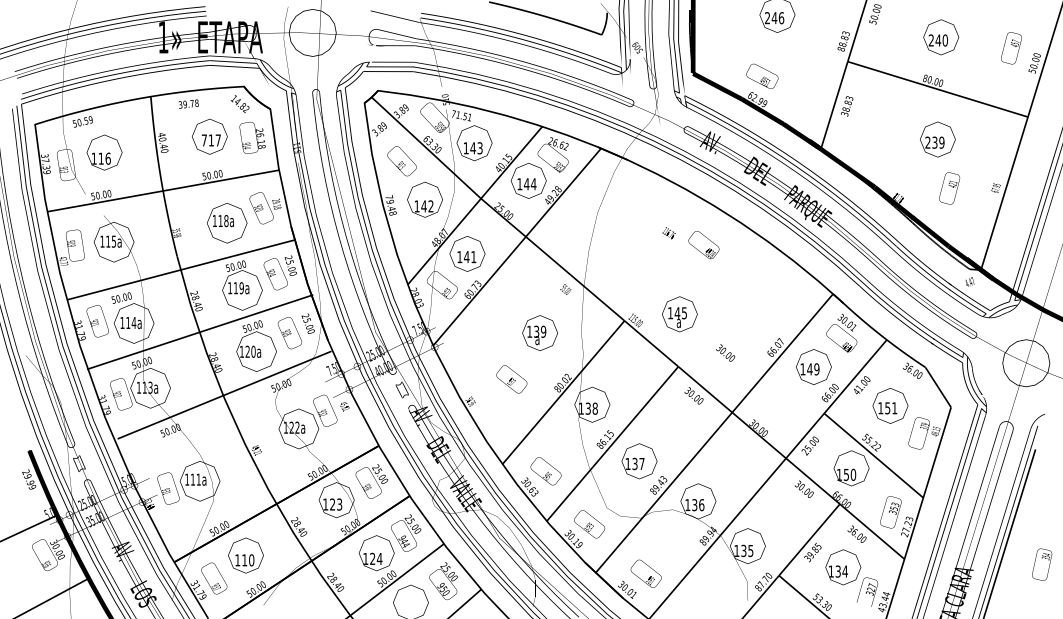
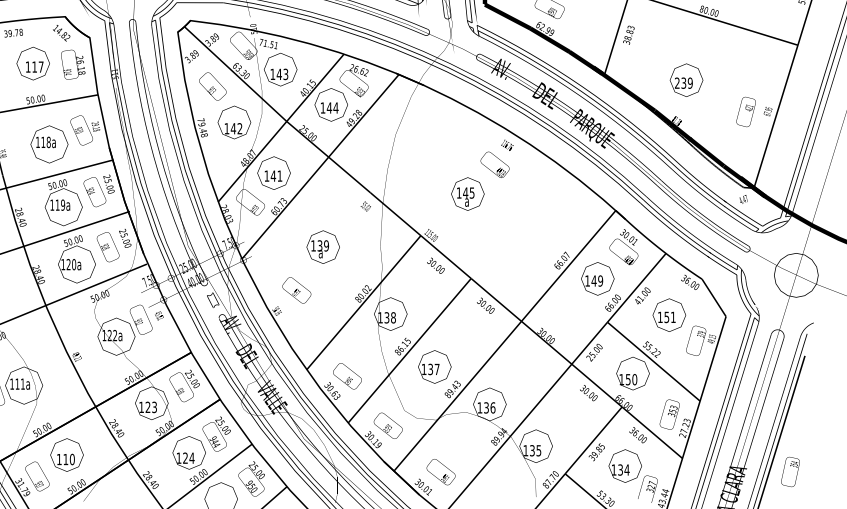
text: (937, 139) -> (686, 80), moved
text: (203, 140) -> (27, 67), 717 -> 117
text: (949, 188) -> (746, 112), moved
text: (668, 233) -> (506, 145), moved
text: (679, 314) -> (467, 194), moved
text: (539, 332) -> (322, 246), moved
text: (725, 352) -> (435, 265), moved
text: (511, 379) -> (296, 290), moved
text: (1042, 564) -> (790, 471), moved

